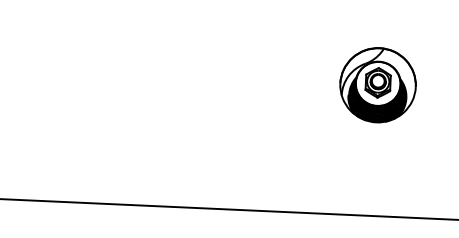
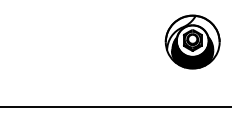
part: (377, 84) -> (192, 41), size x1.43

